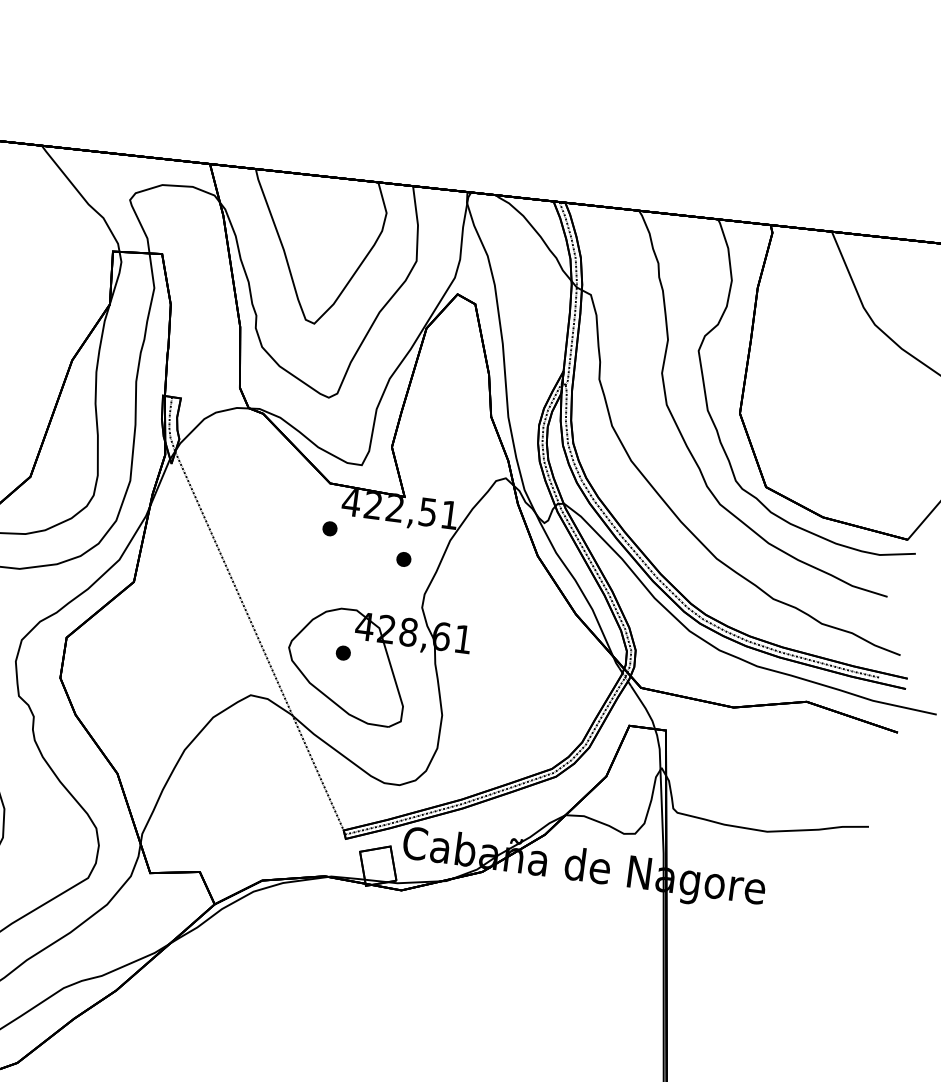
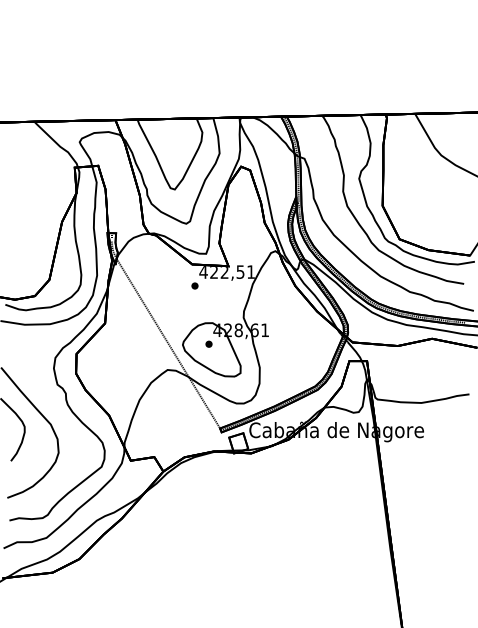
part: (402, 558) -> (231, 295), removed

